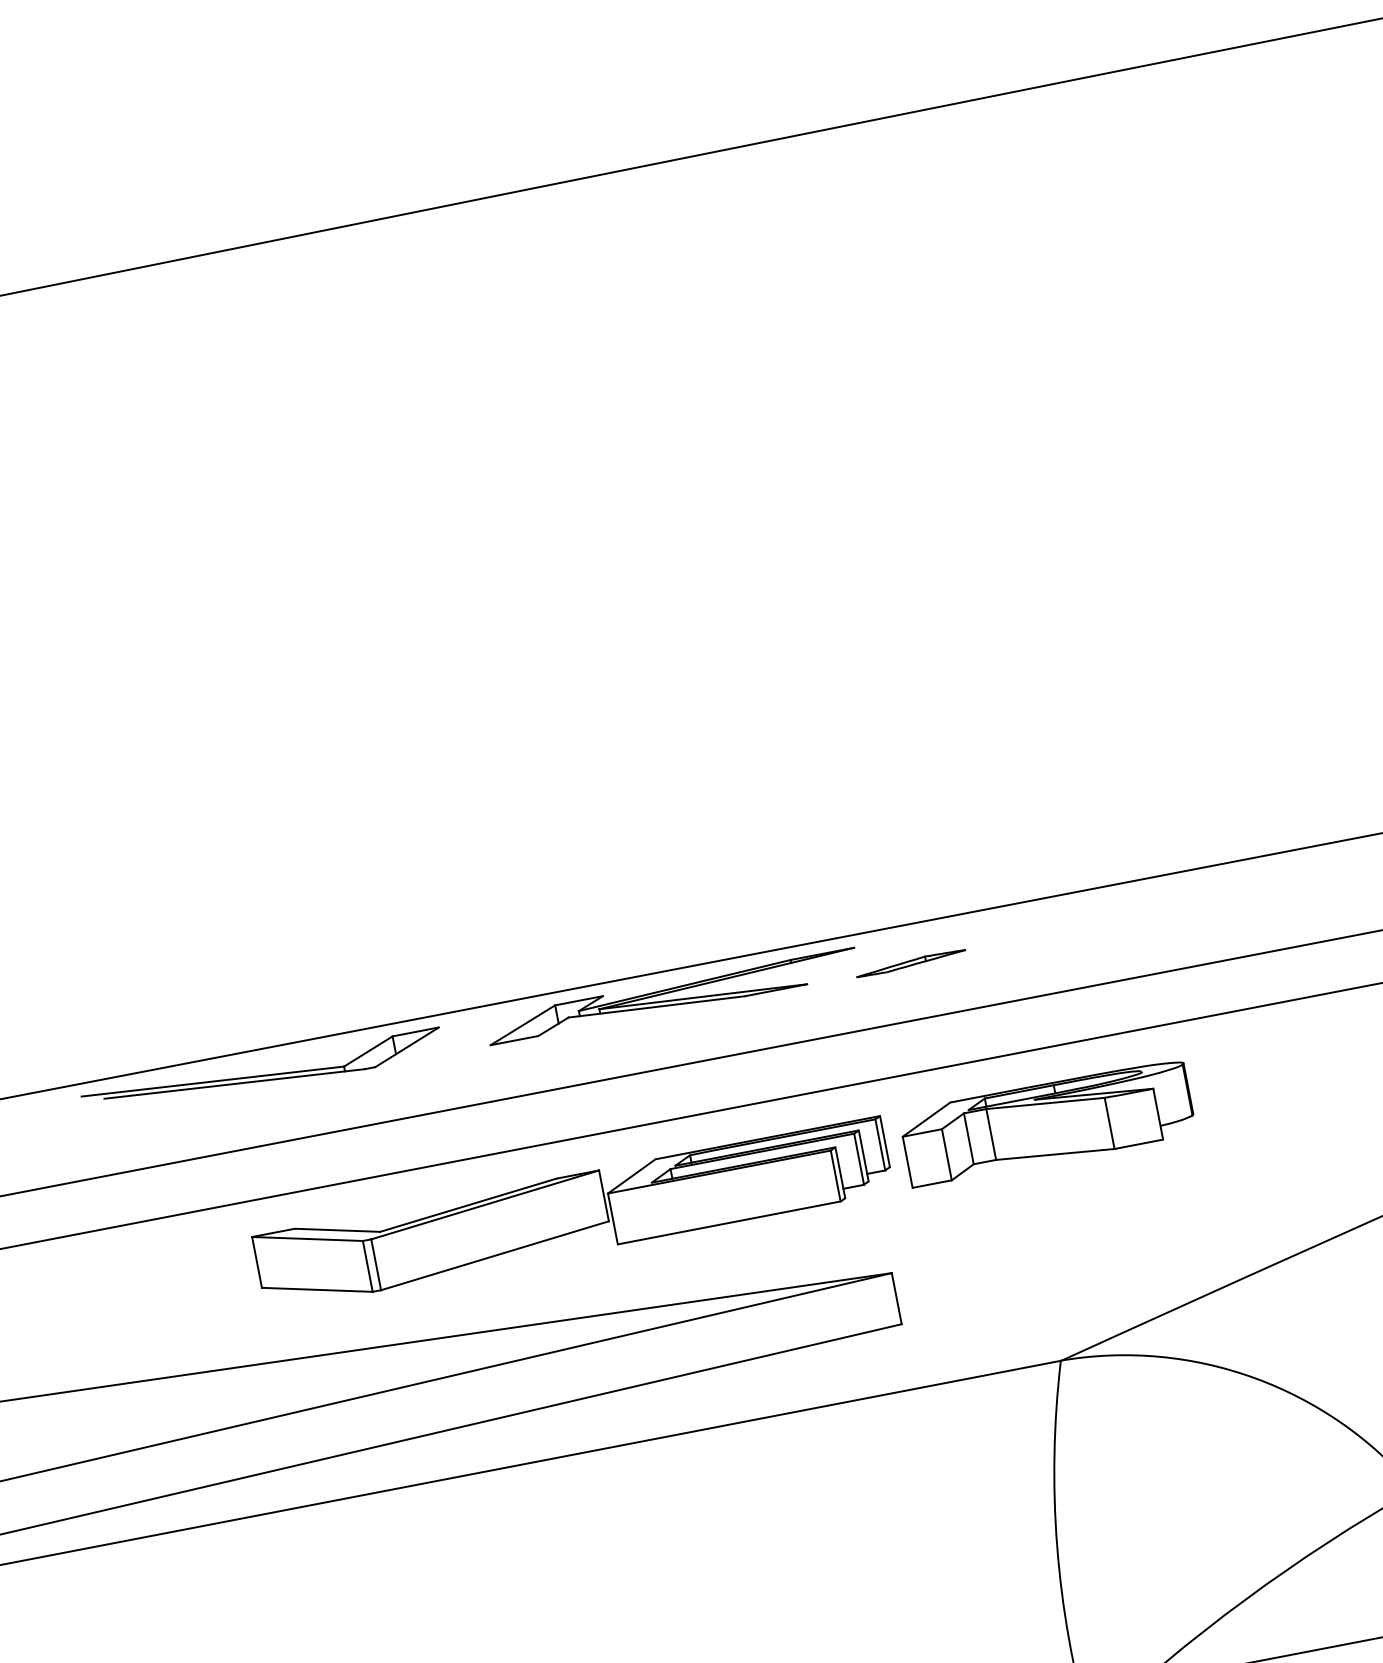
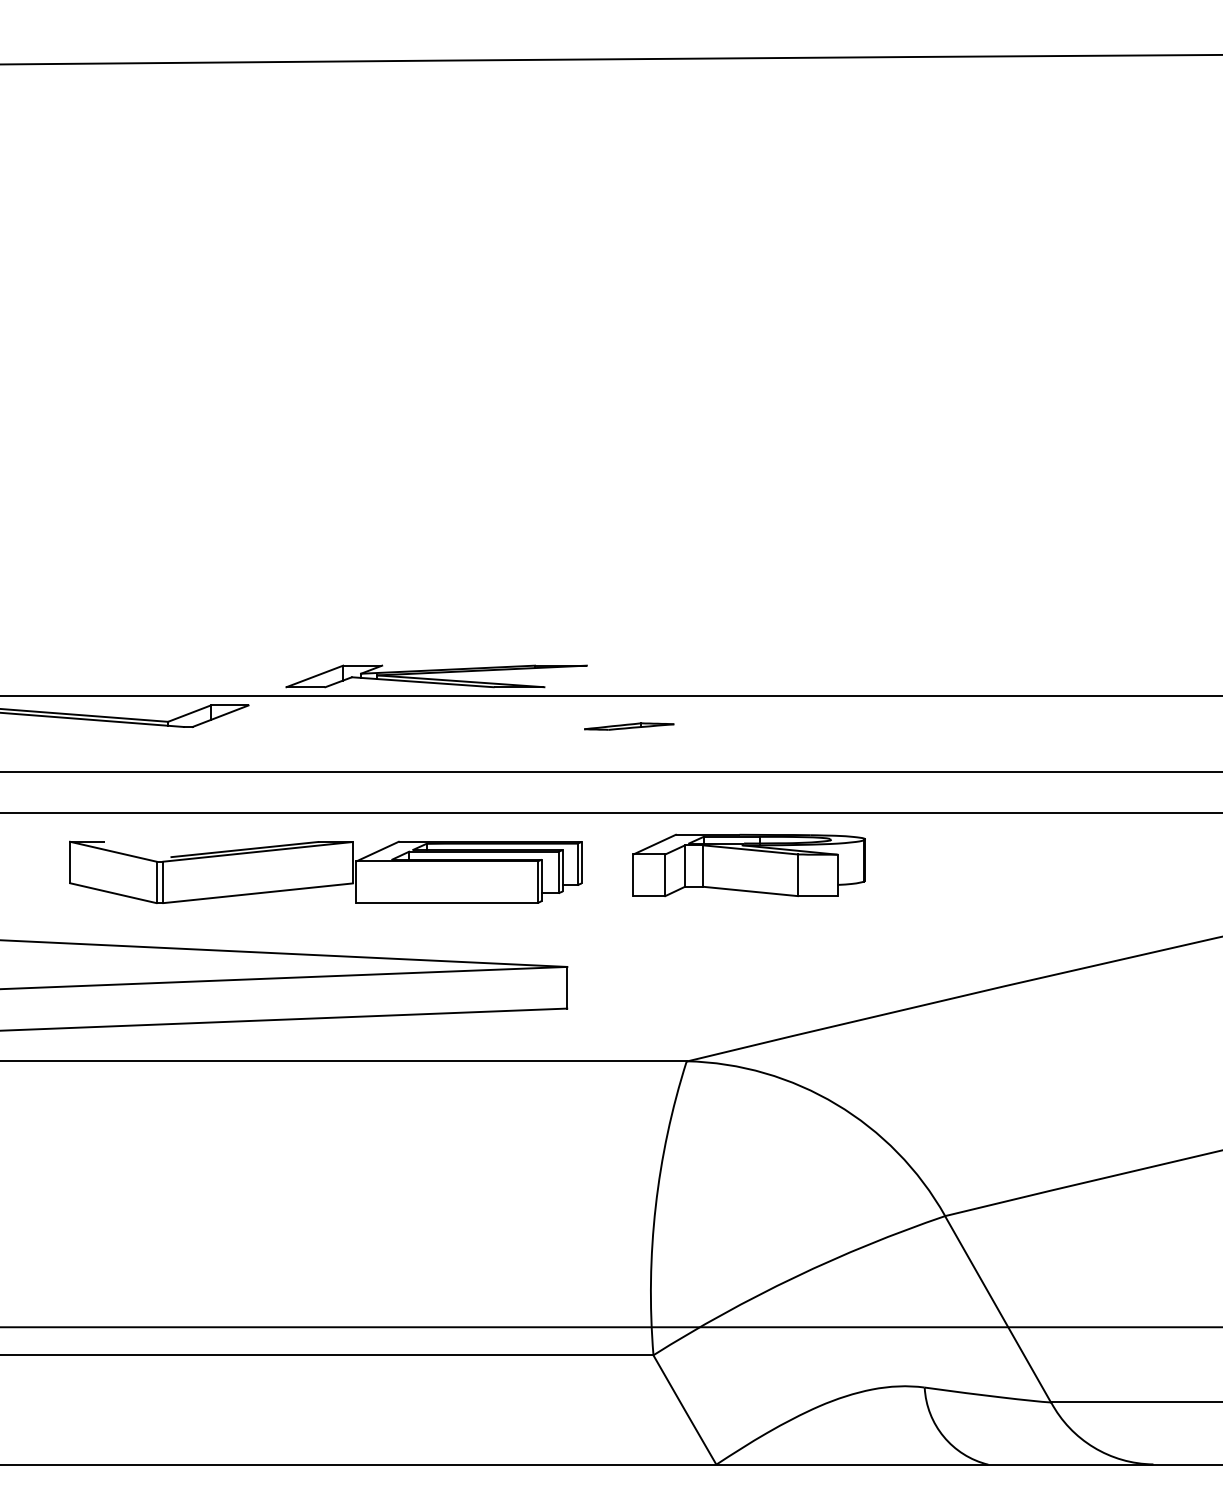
part: (672, 996) -> (436, 676), moved
part: (1046, 1123) -> (748, 865), moved
line: (336, 1230) -> (137, 849), removed

